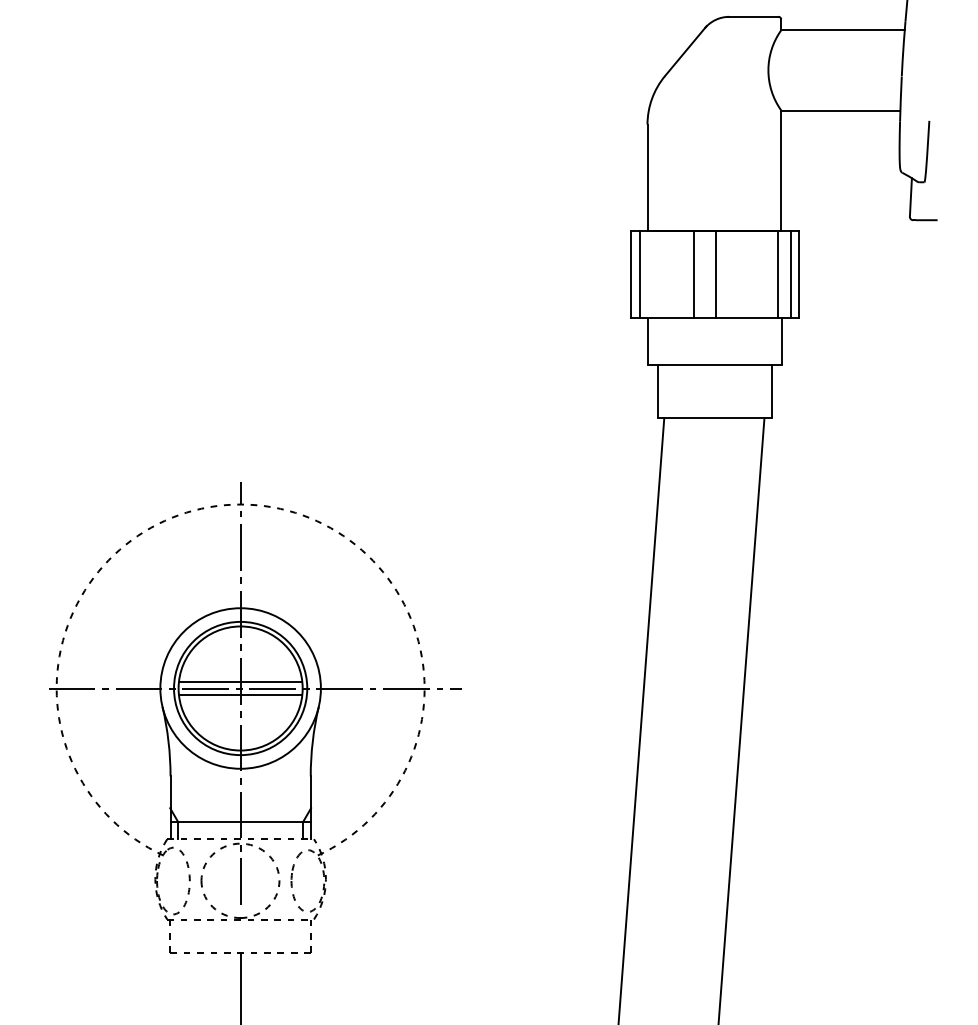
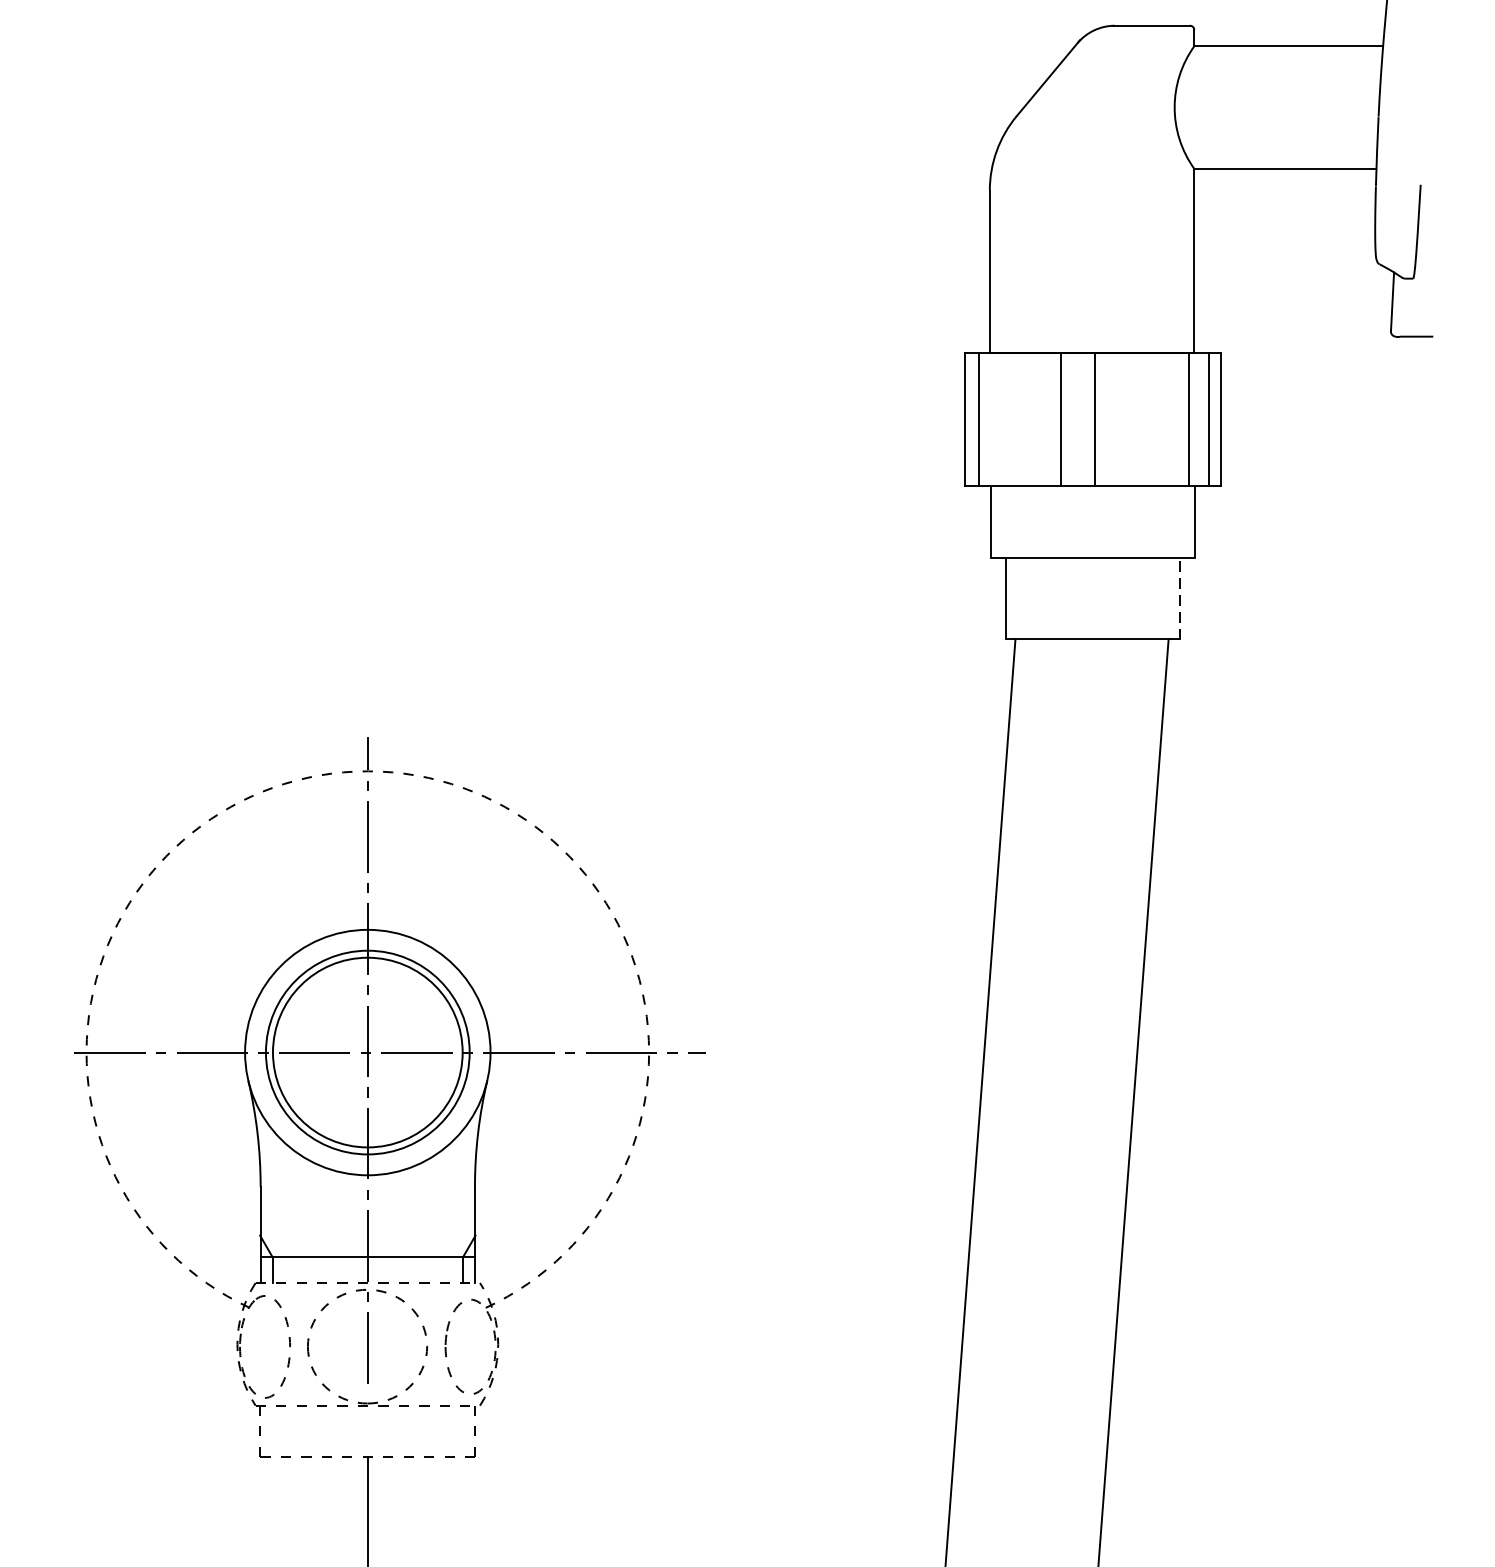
line: (771, 391) -> (1179, 598), solid -> dashed
line: (240, 681) -> (367, 1041), removed
line: (240, 695) -> (367, 1063), removed

